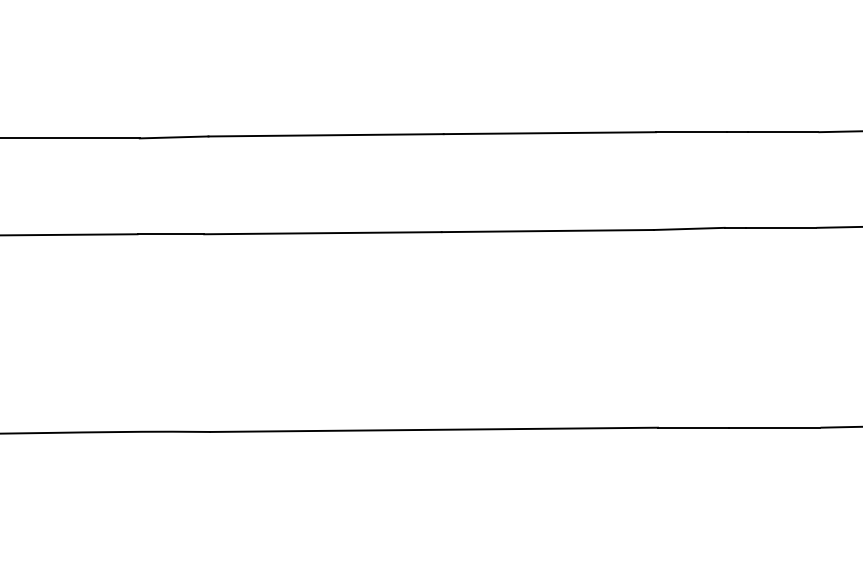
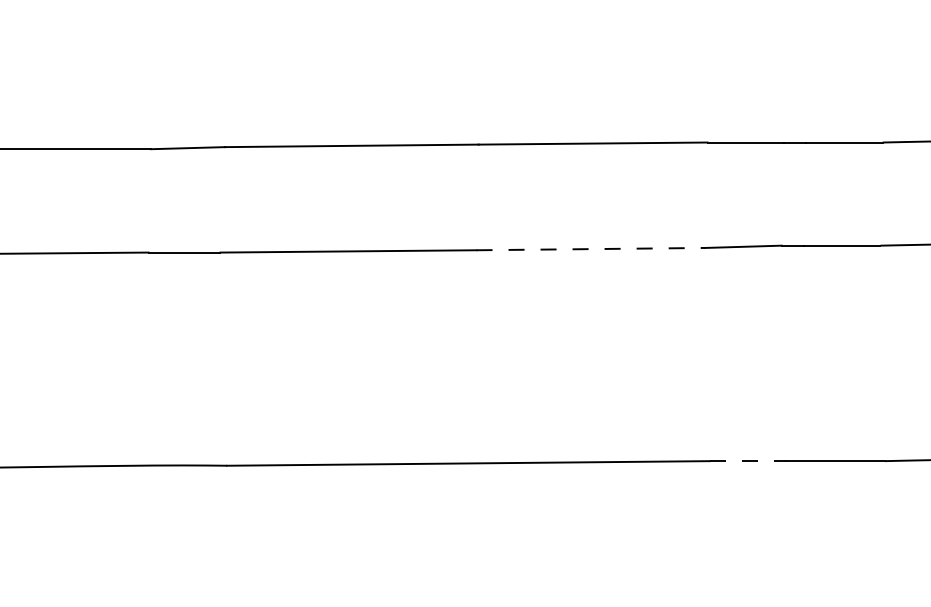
line: (548, 231) -> (591, 249), solid -> dashed
line: (693, 427) -> (747, 460), solid -> dashed

